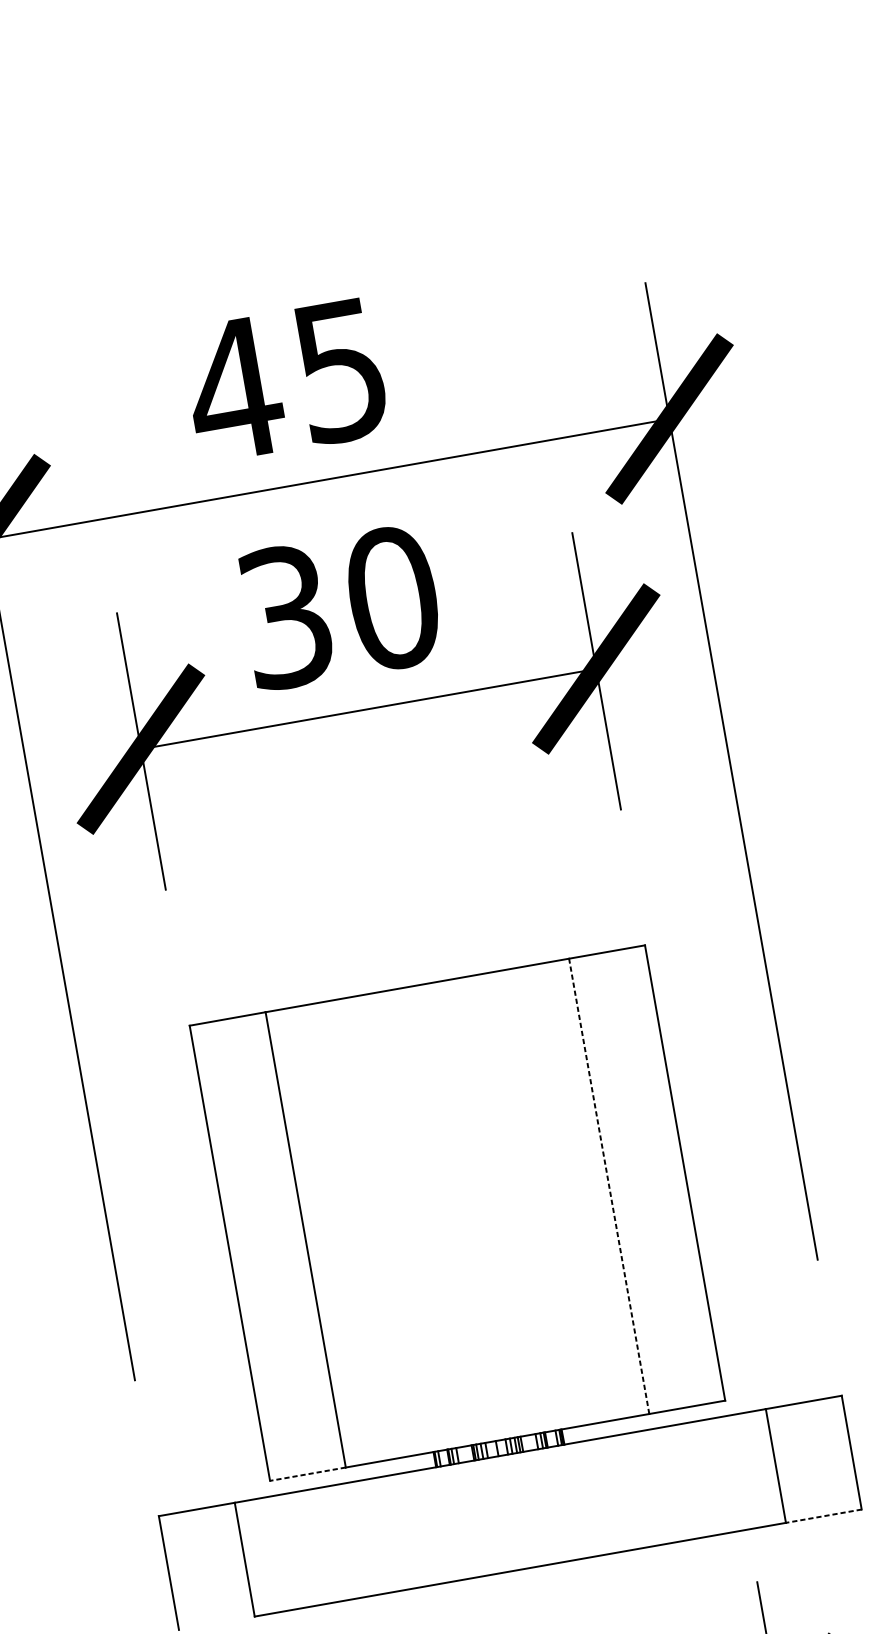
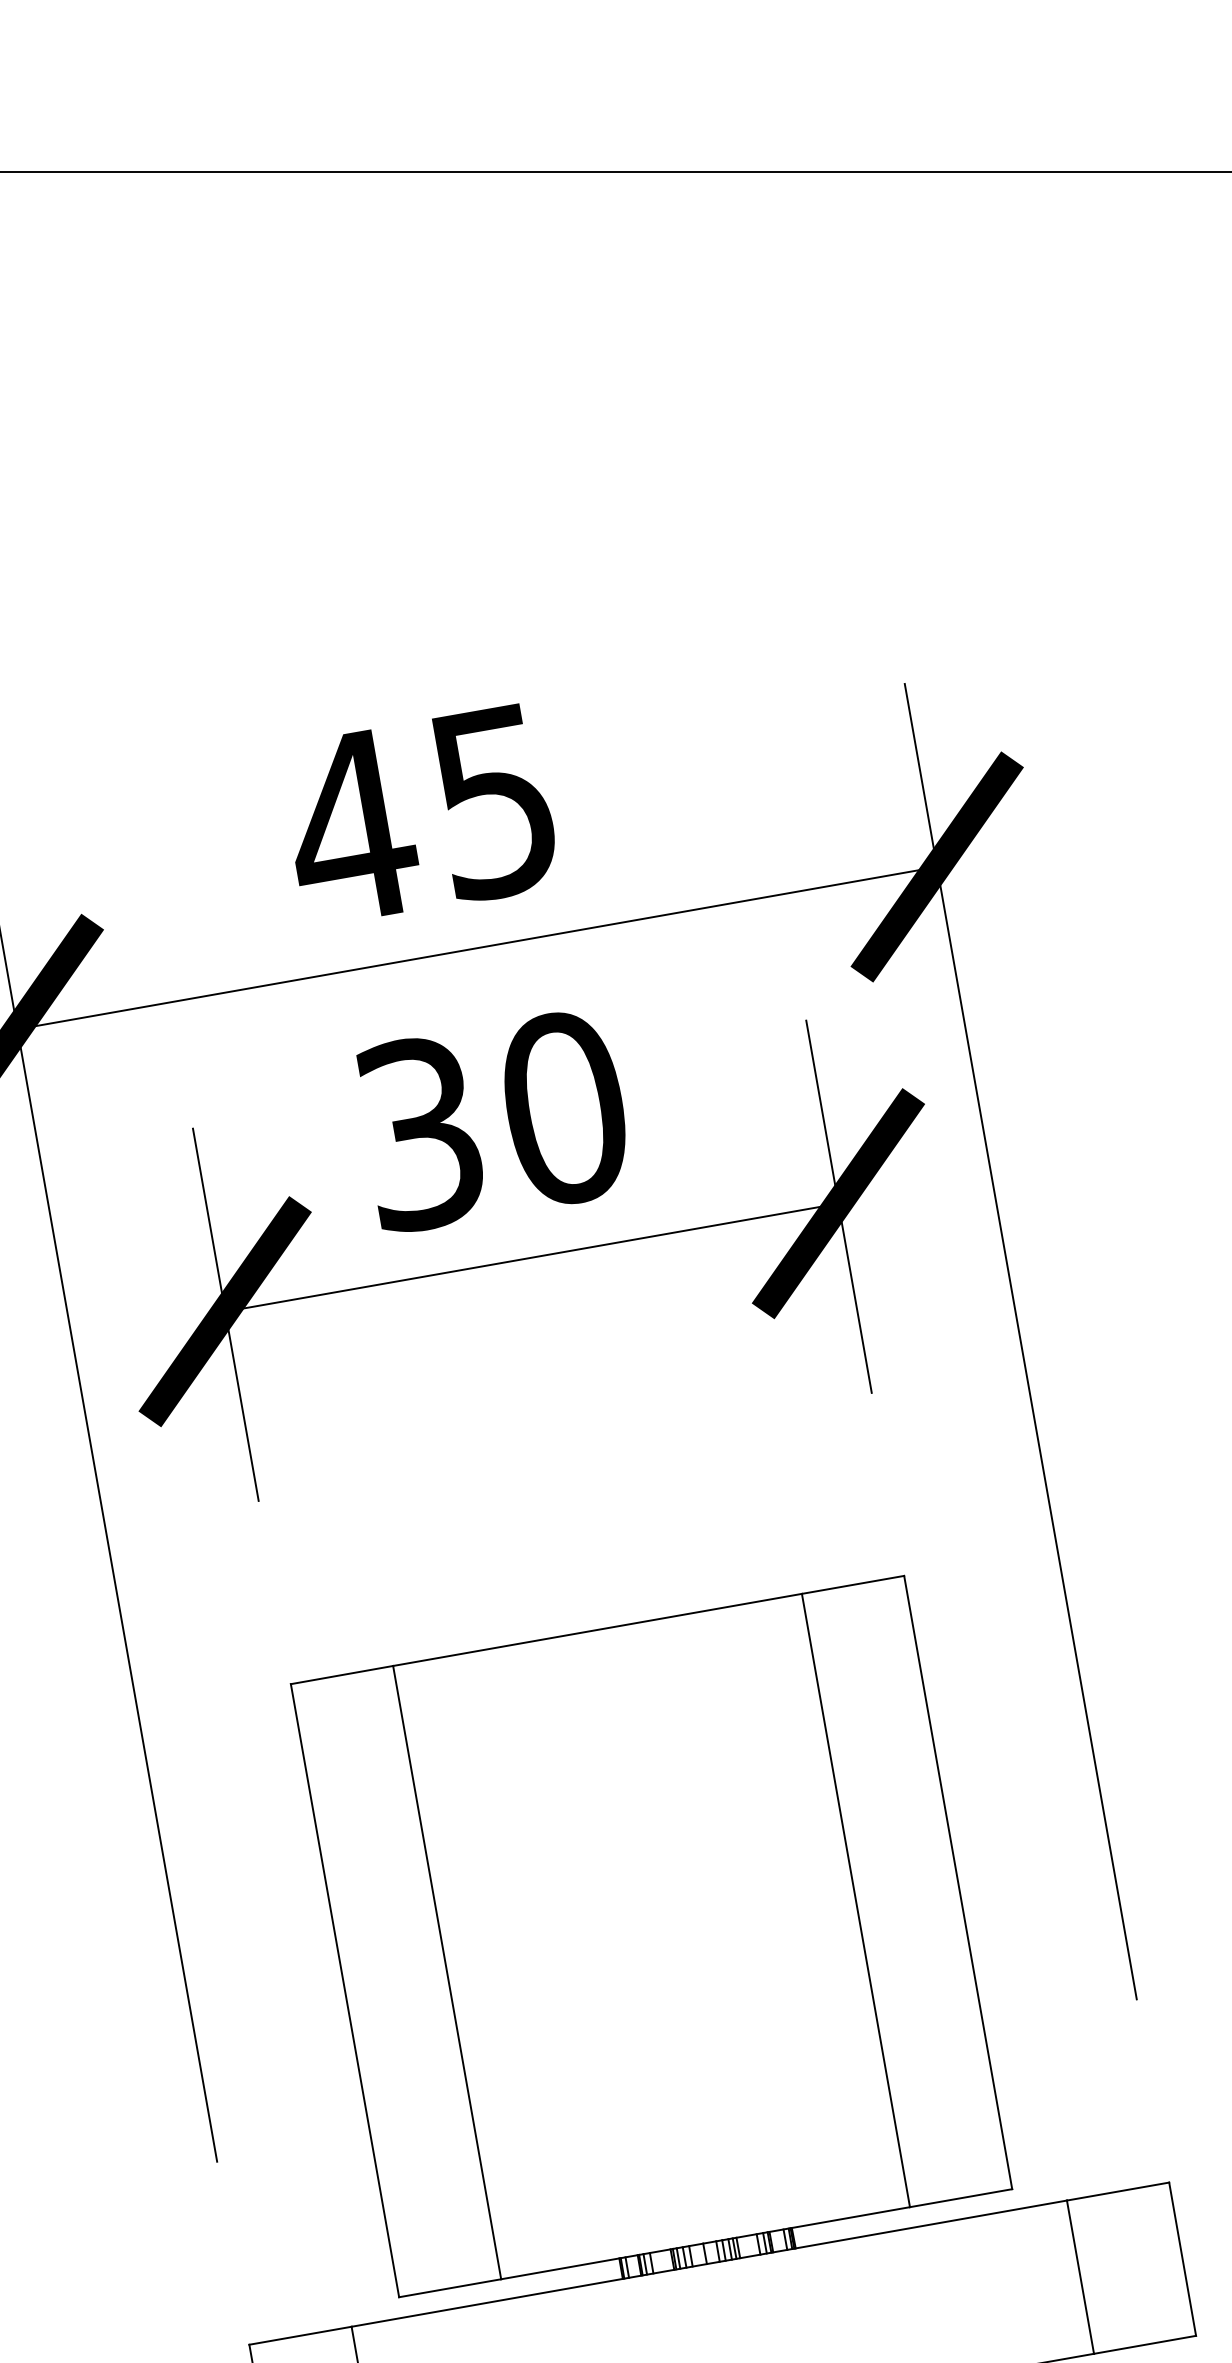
line: (608, 1186) -> (855, 1900), dashed -> solid
line: (308, 1474) -> (450, 2288), dashed -> solid
line: (824, 1515) -> (1145, 2344), dashed -> solid

